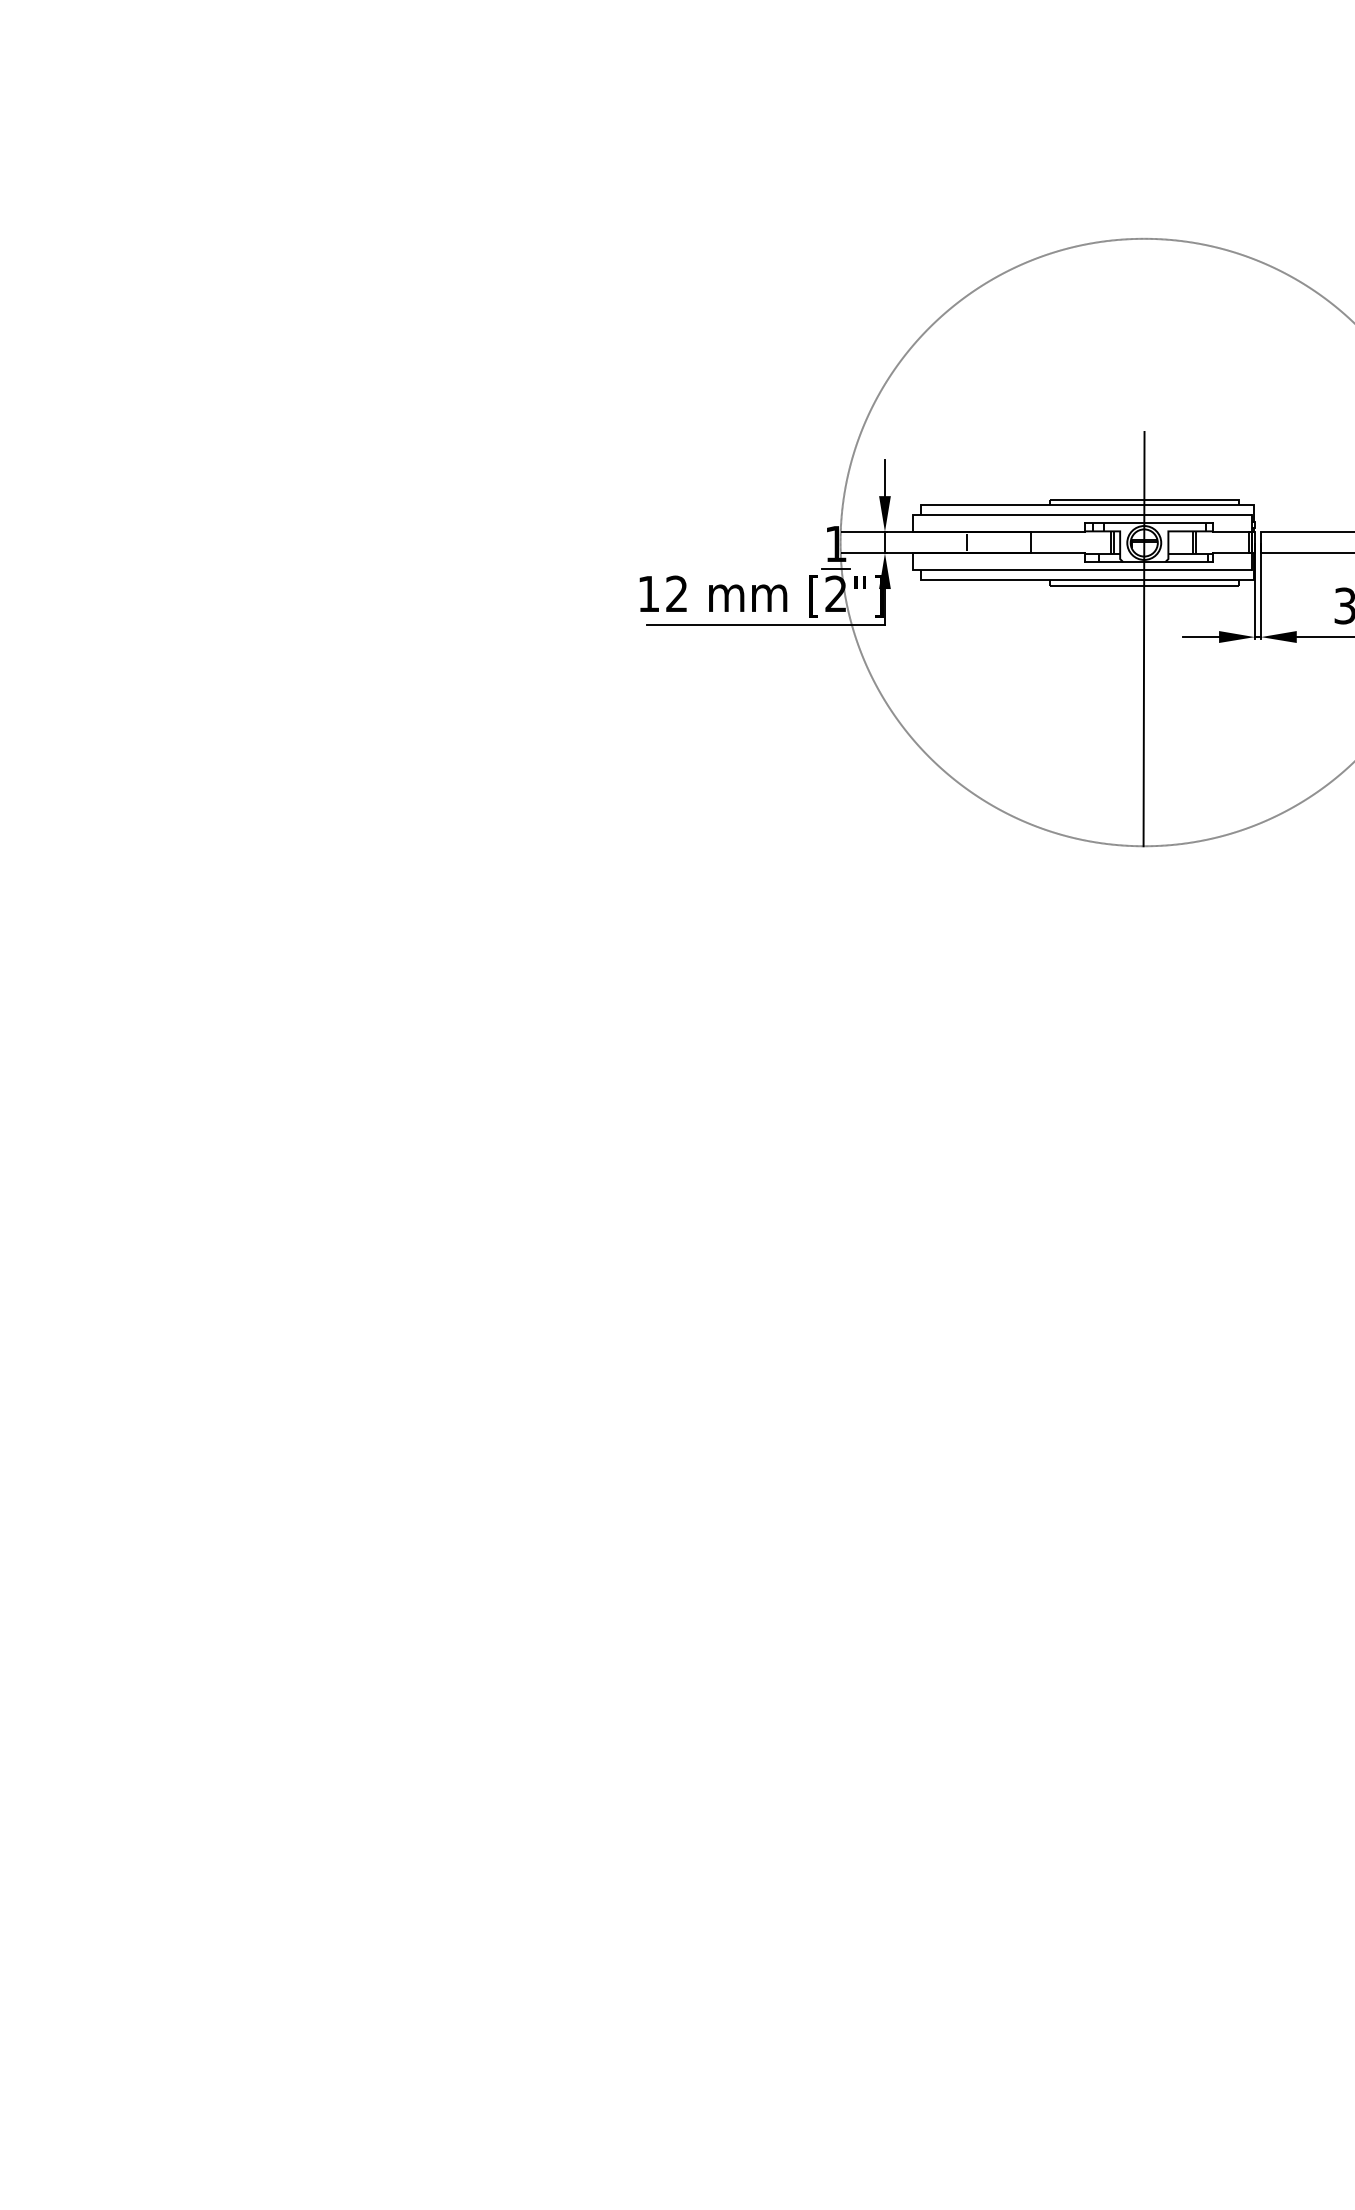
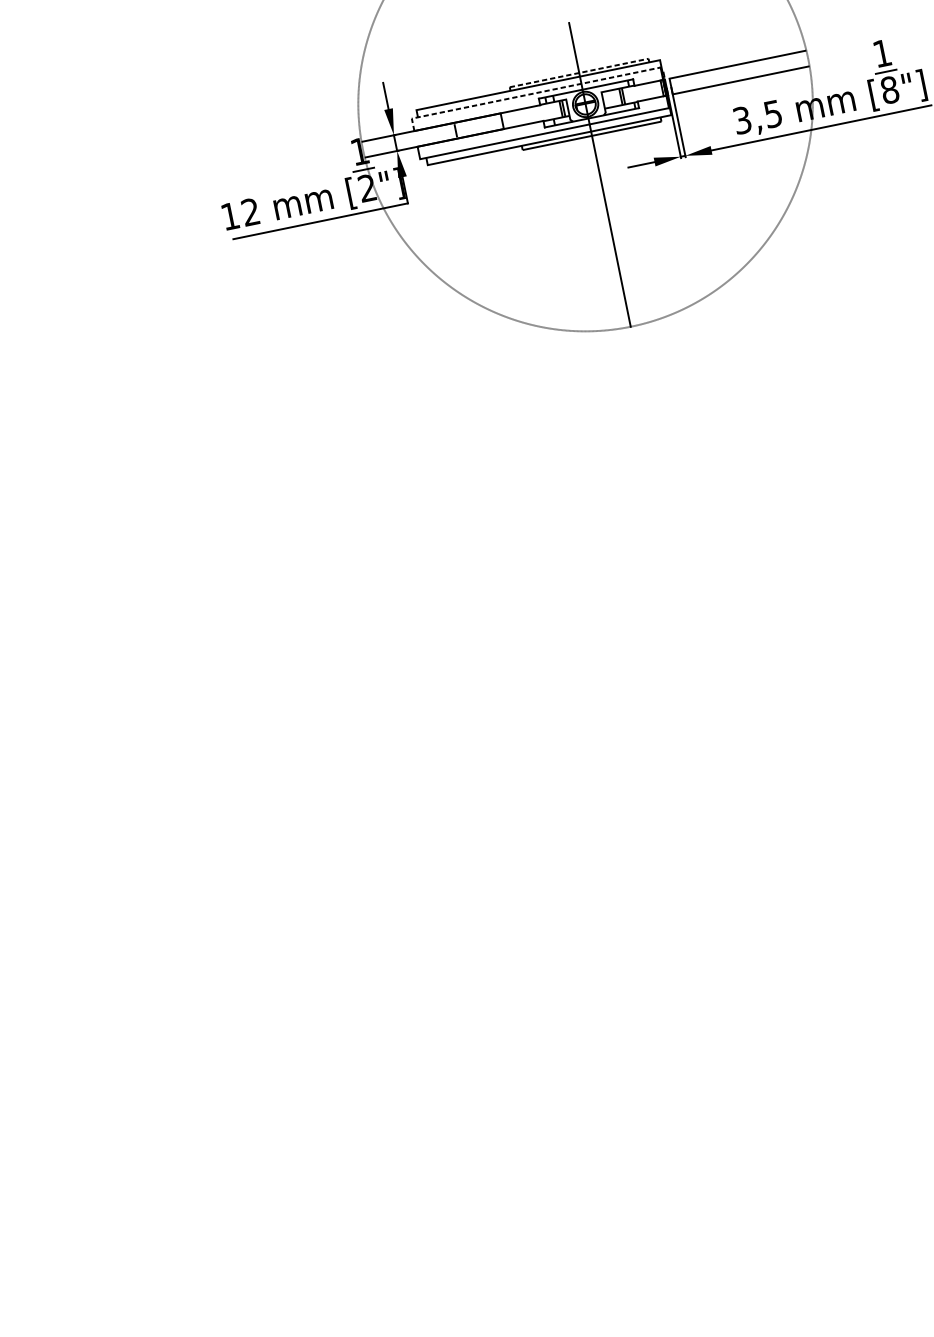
line: (1147, 500) -> (581, 72), solid -> dashed
line: (1073, 514) -> (529, 94), solid -> dashed

